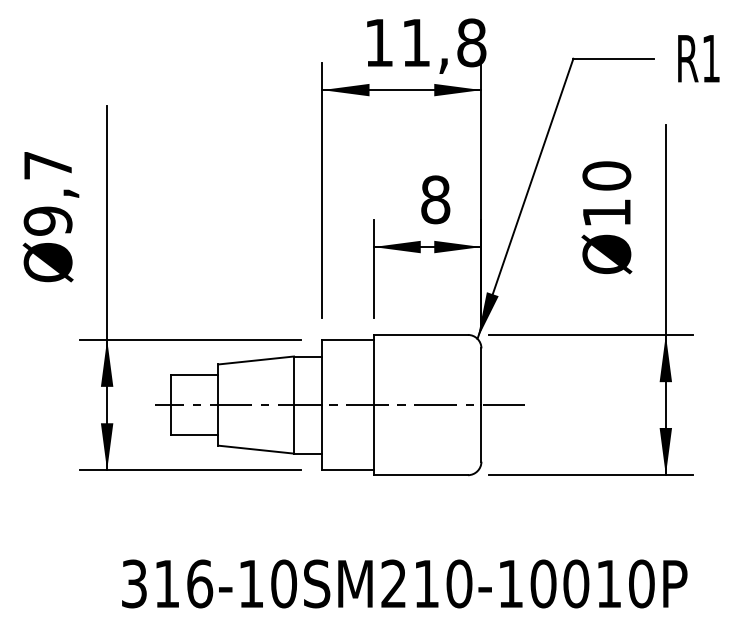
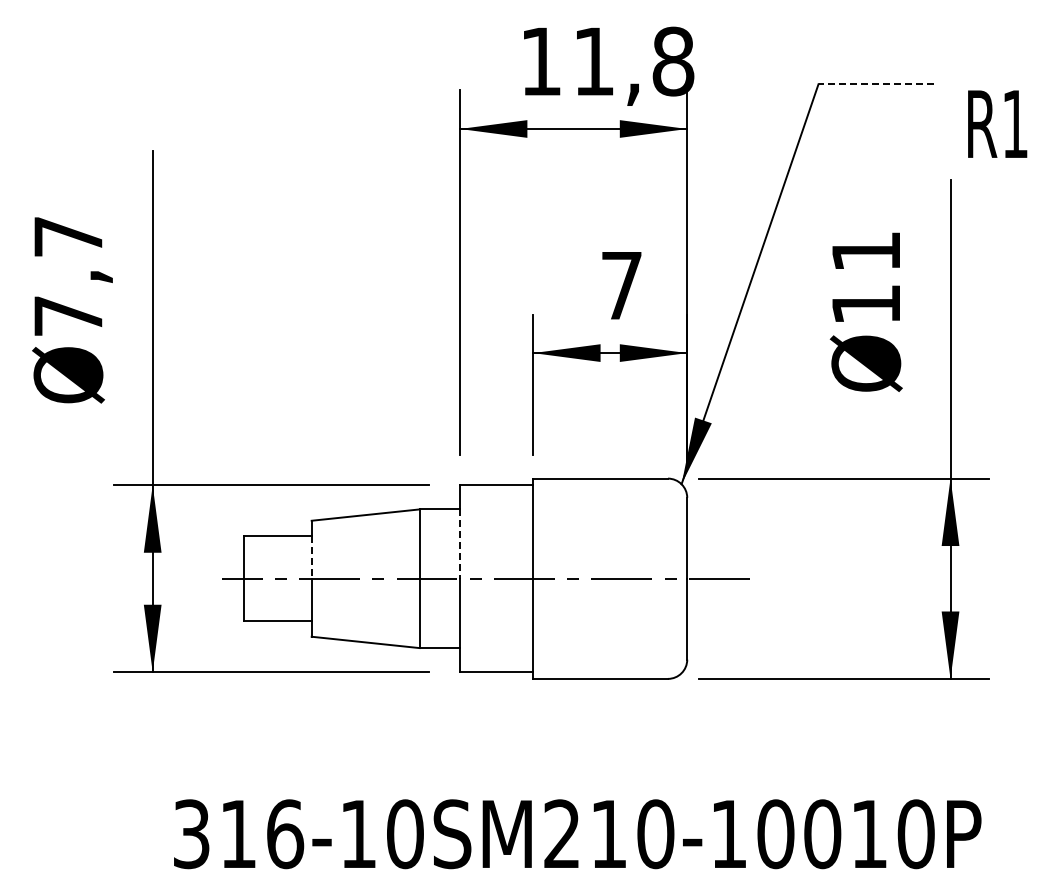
line: (614, 58) -> (876, 84), solid -> dashed
text: (698, 58) -> (997, 123), moved
text: (607, 175) -> (866, 251), Ø10 -> Ø11
text: (435, 199) -> (621, 285), 8 -> 7
text: (48, 221) -> (68, 316), Ø9,7 -> Ø7,7
line: (321, 381) -> (459, 544), solid -> dashed
line: (218, 390) -> (311, 558), solid -> dashed

